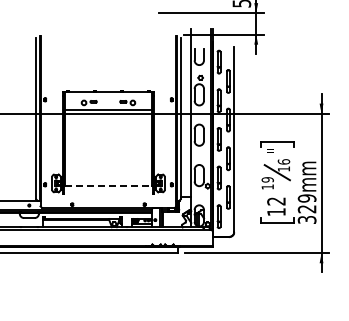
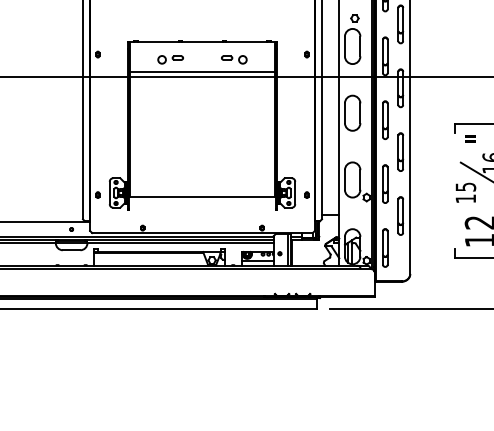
text: (267, 179) -> (465, 186), 19 -> 15
line: (108, 185) -> (202, 196), dashed -> solid

